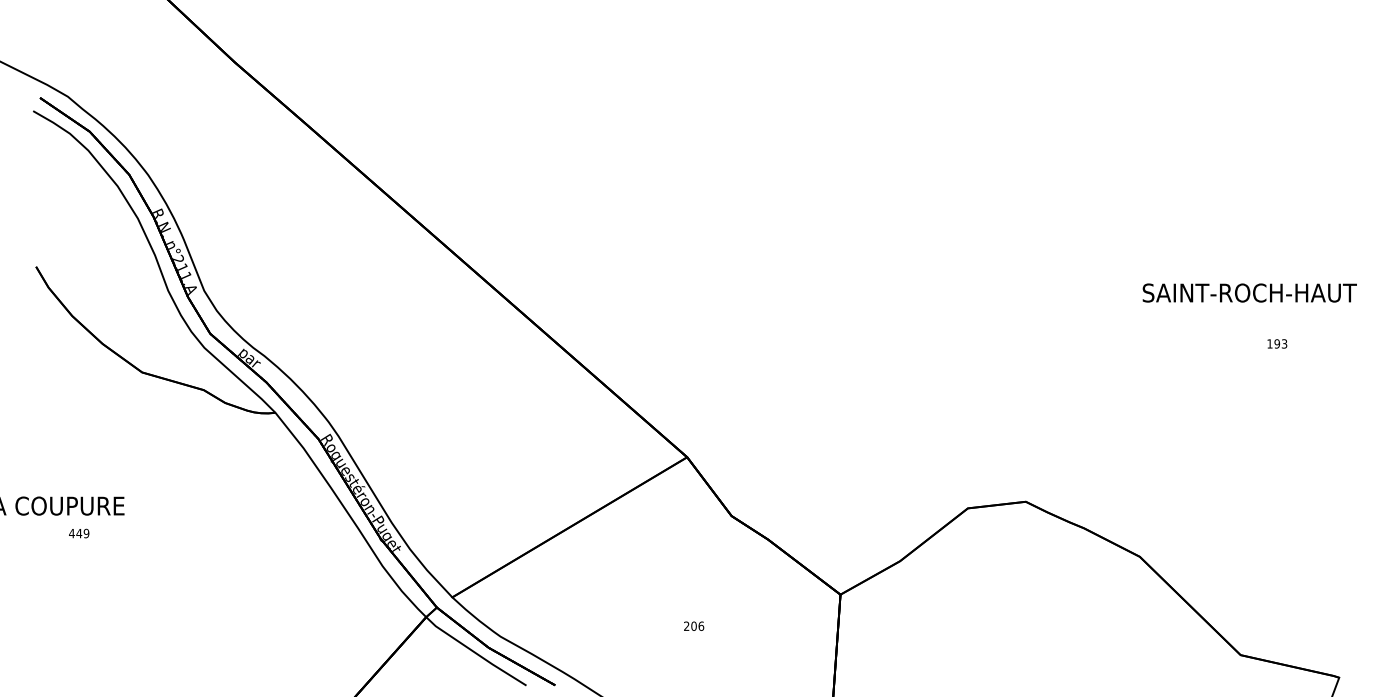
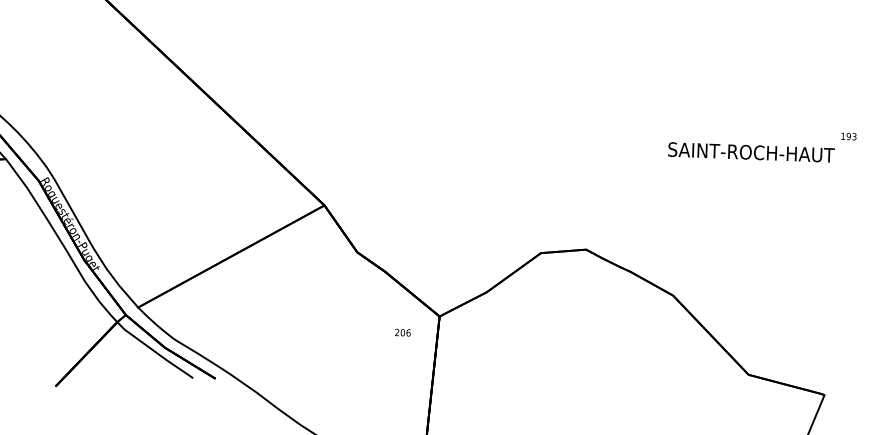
text: (1249, 292) -> (751, 152), moved
text: (1277, 343) -> (848, 136), moved
text: (694, 625) -> (403, 332), moved

